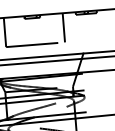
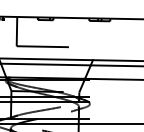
line: (63, 27) -> (75, 32), removed

